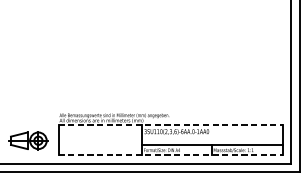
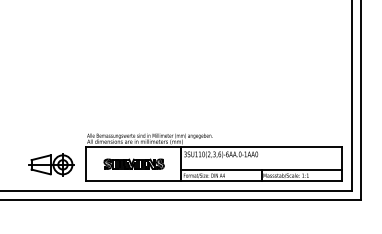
line: (170, 125) -> (214, 147), dashed -> solid
part: (100, 139) -> (133, 163), added
line: (170, 155) -> (214, 181), dashed -> solid

